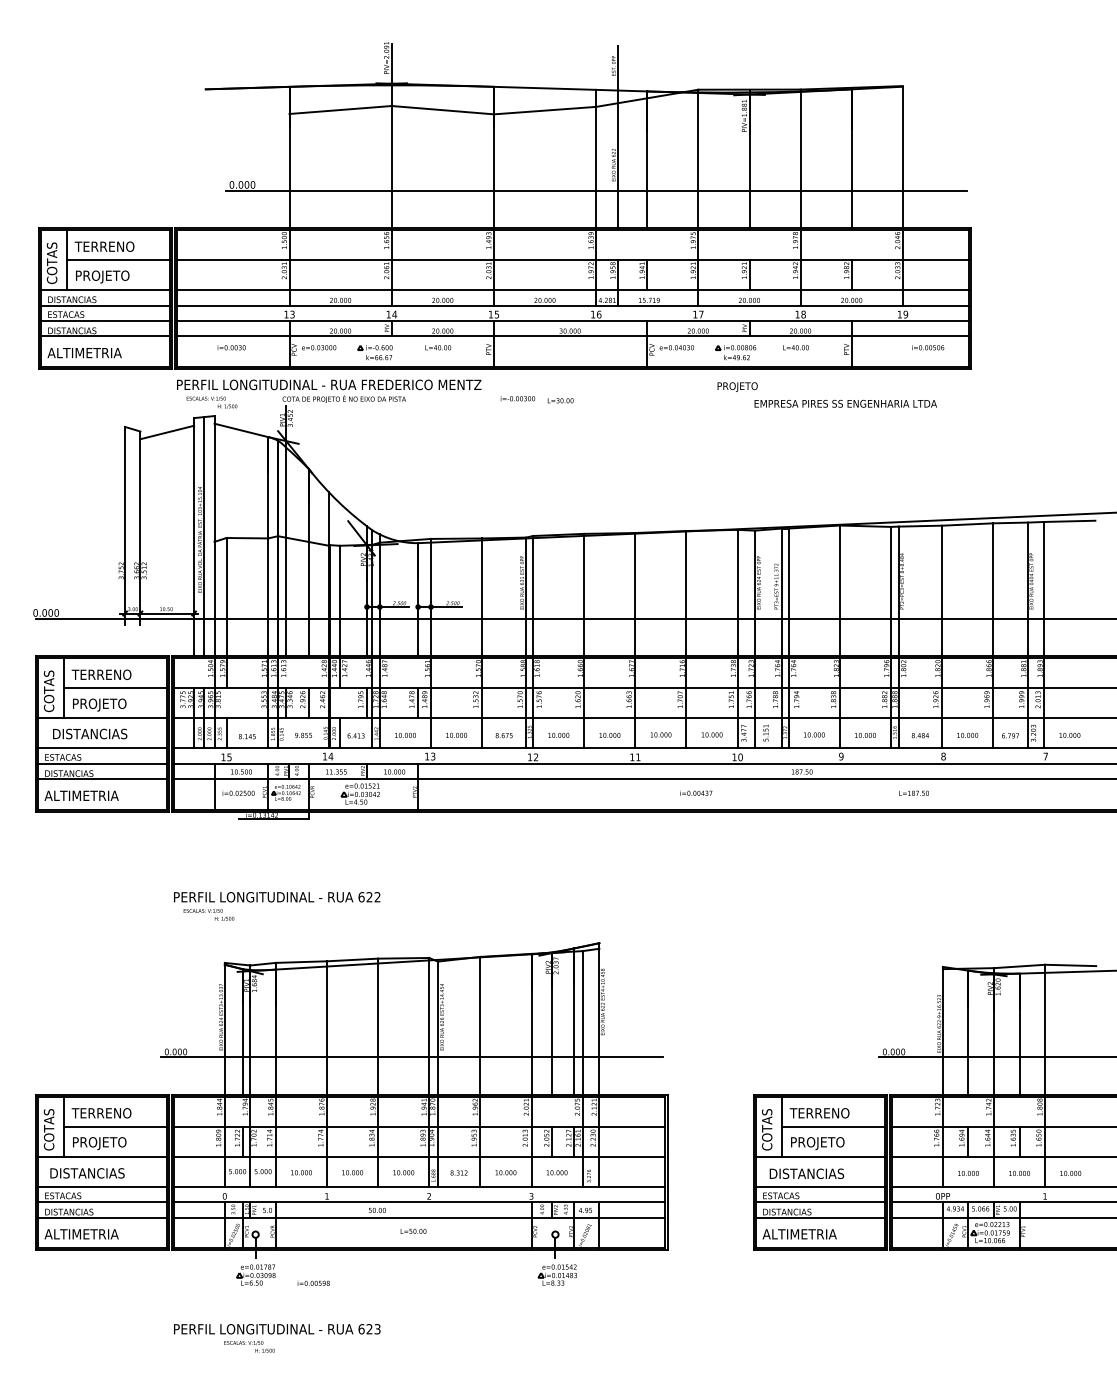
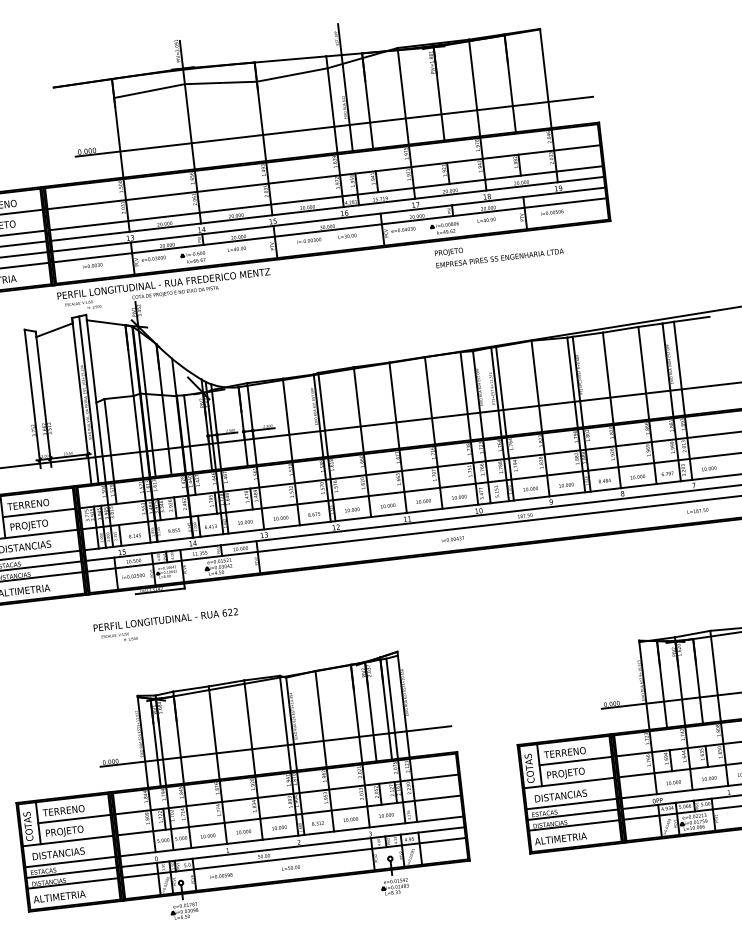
text: (928, 347) -> (552, 212), moved
text: (517, 398) -> (308, 240), moved
text: (560, 400) -> (347, 236), moved
text: (845, 403) -> (499, 258), moved
text: (913, 792) -> (697, 510), moved
text: (277, 906) -> (166, 626), moved
text: (313, 1282) -> (221, 875), moved

